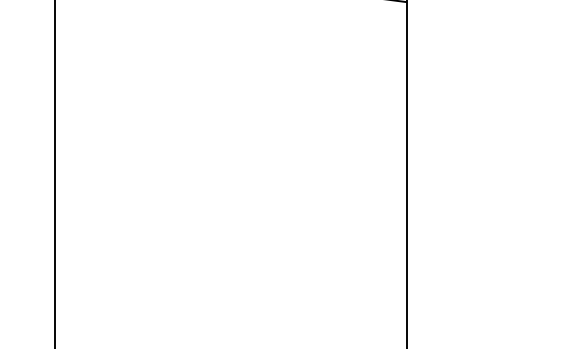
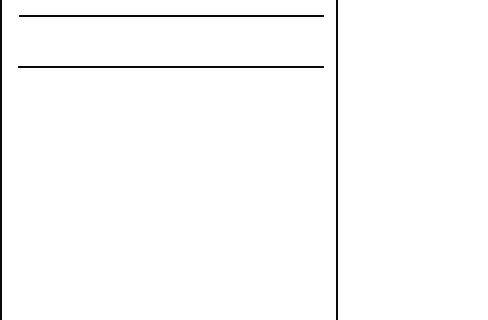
line: (233, 29) -> (171, 15), added
line: (233, 83) -> (171, 67), added

